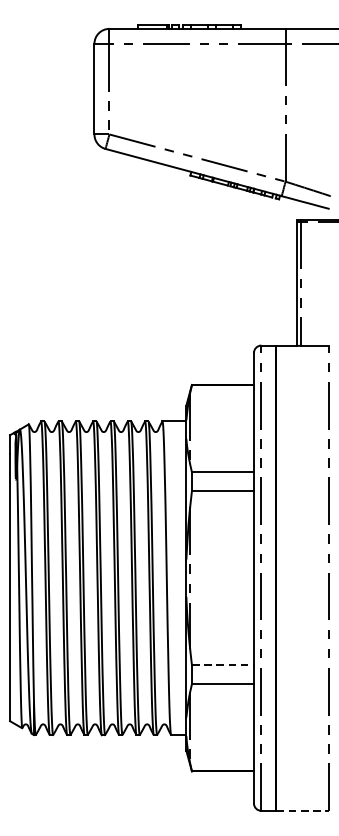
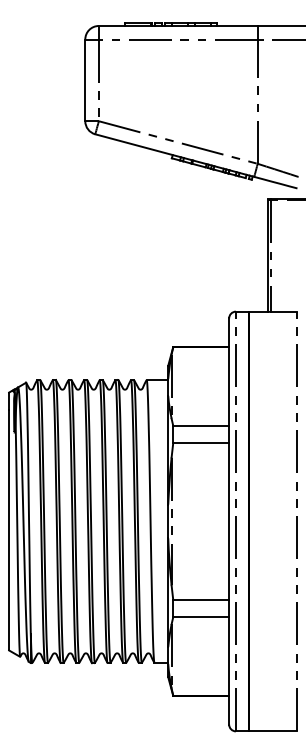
line: (223, 664) -> (201, 599), dashed -> solid
line: (303, 810) -> (273, 731), dashed -> solid

